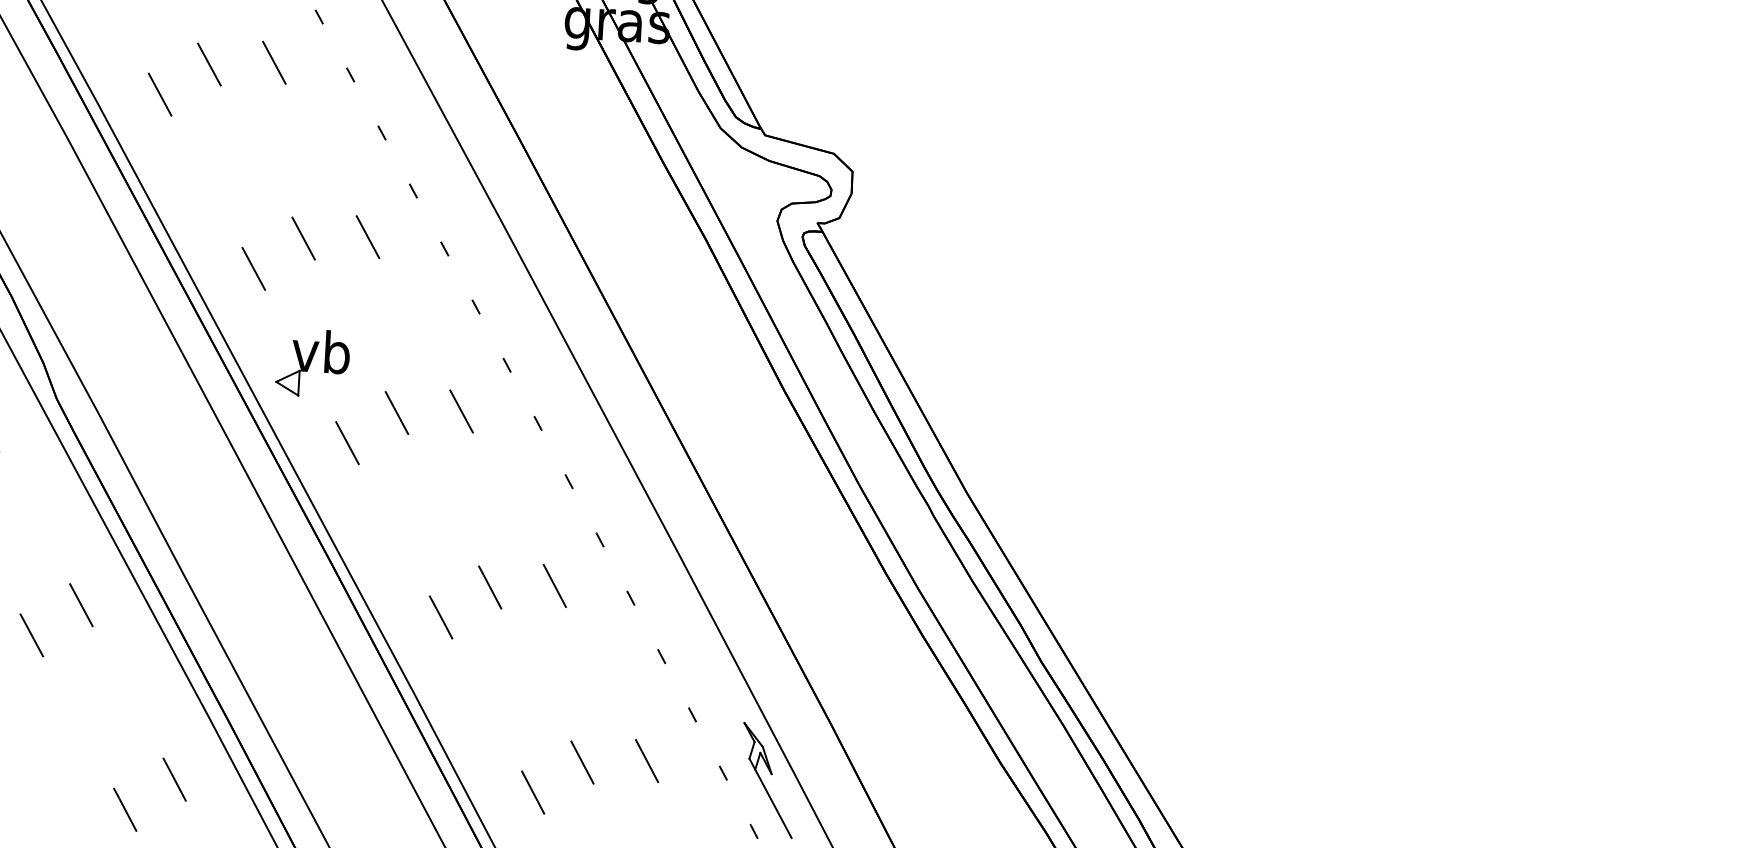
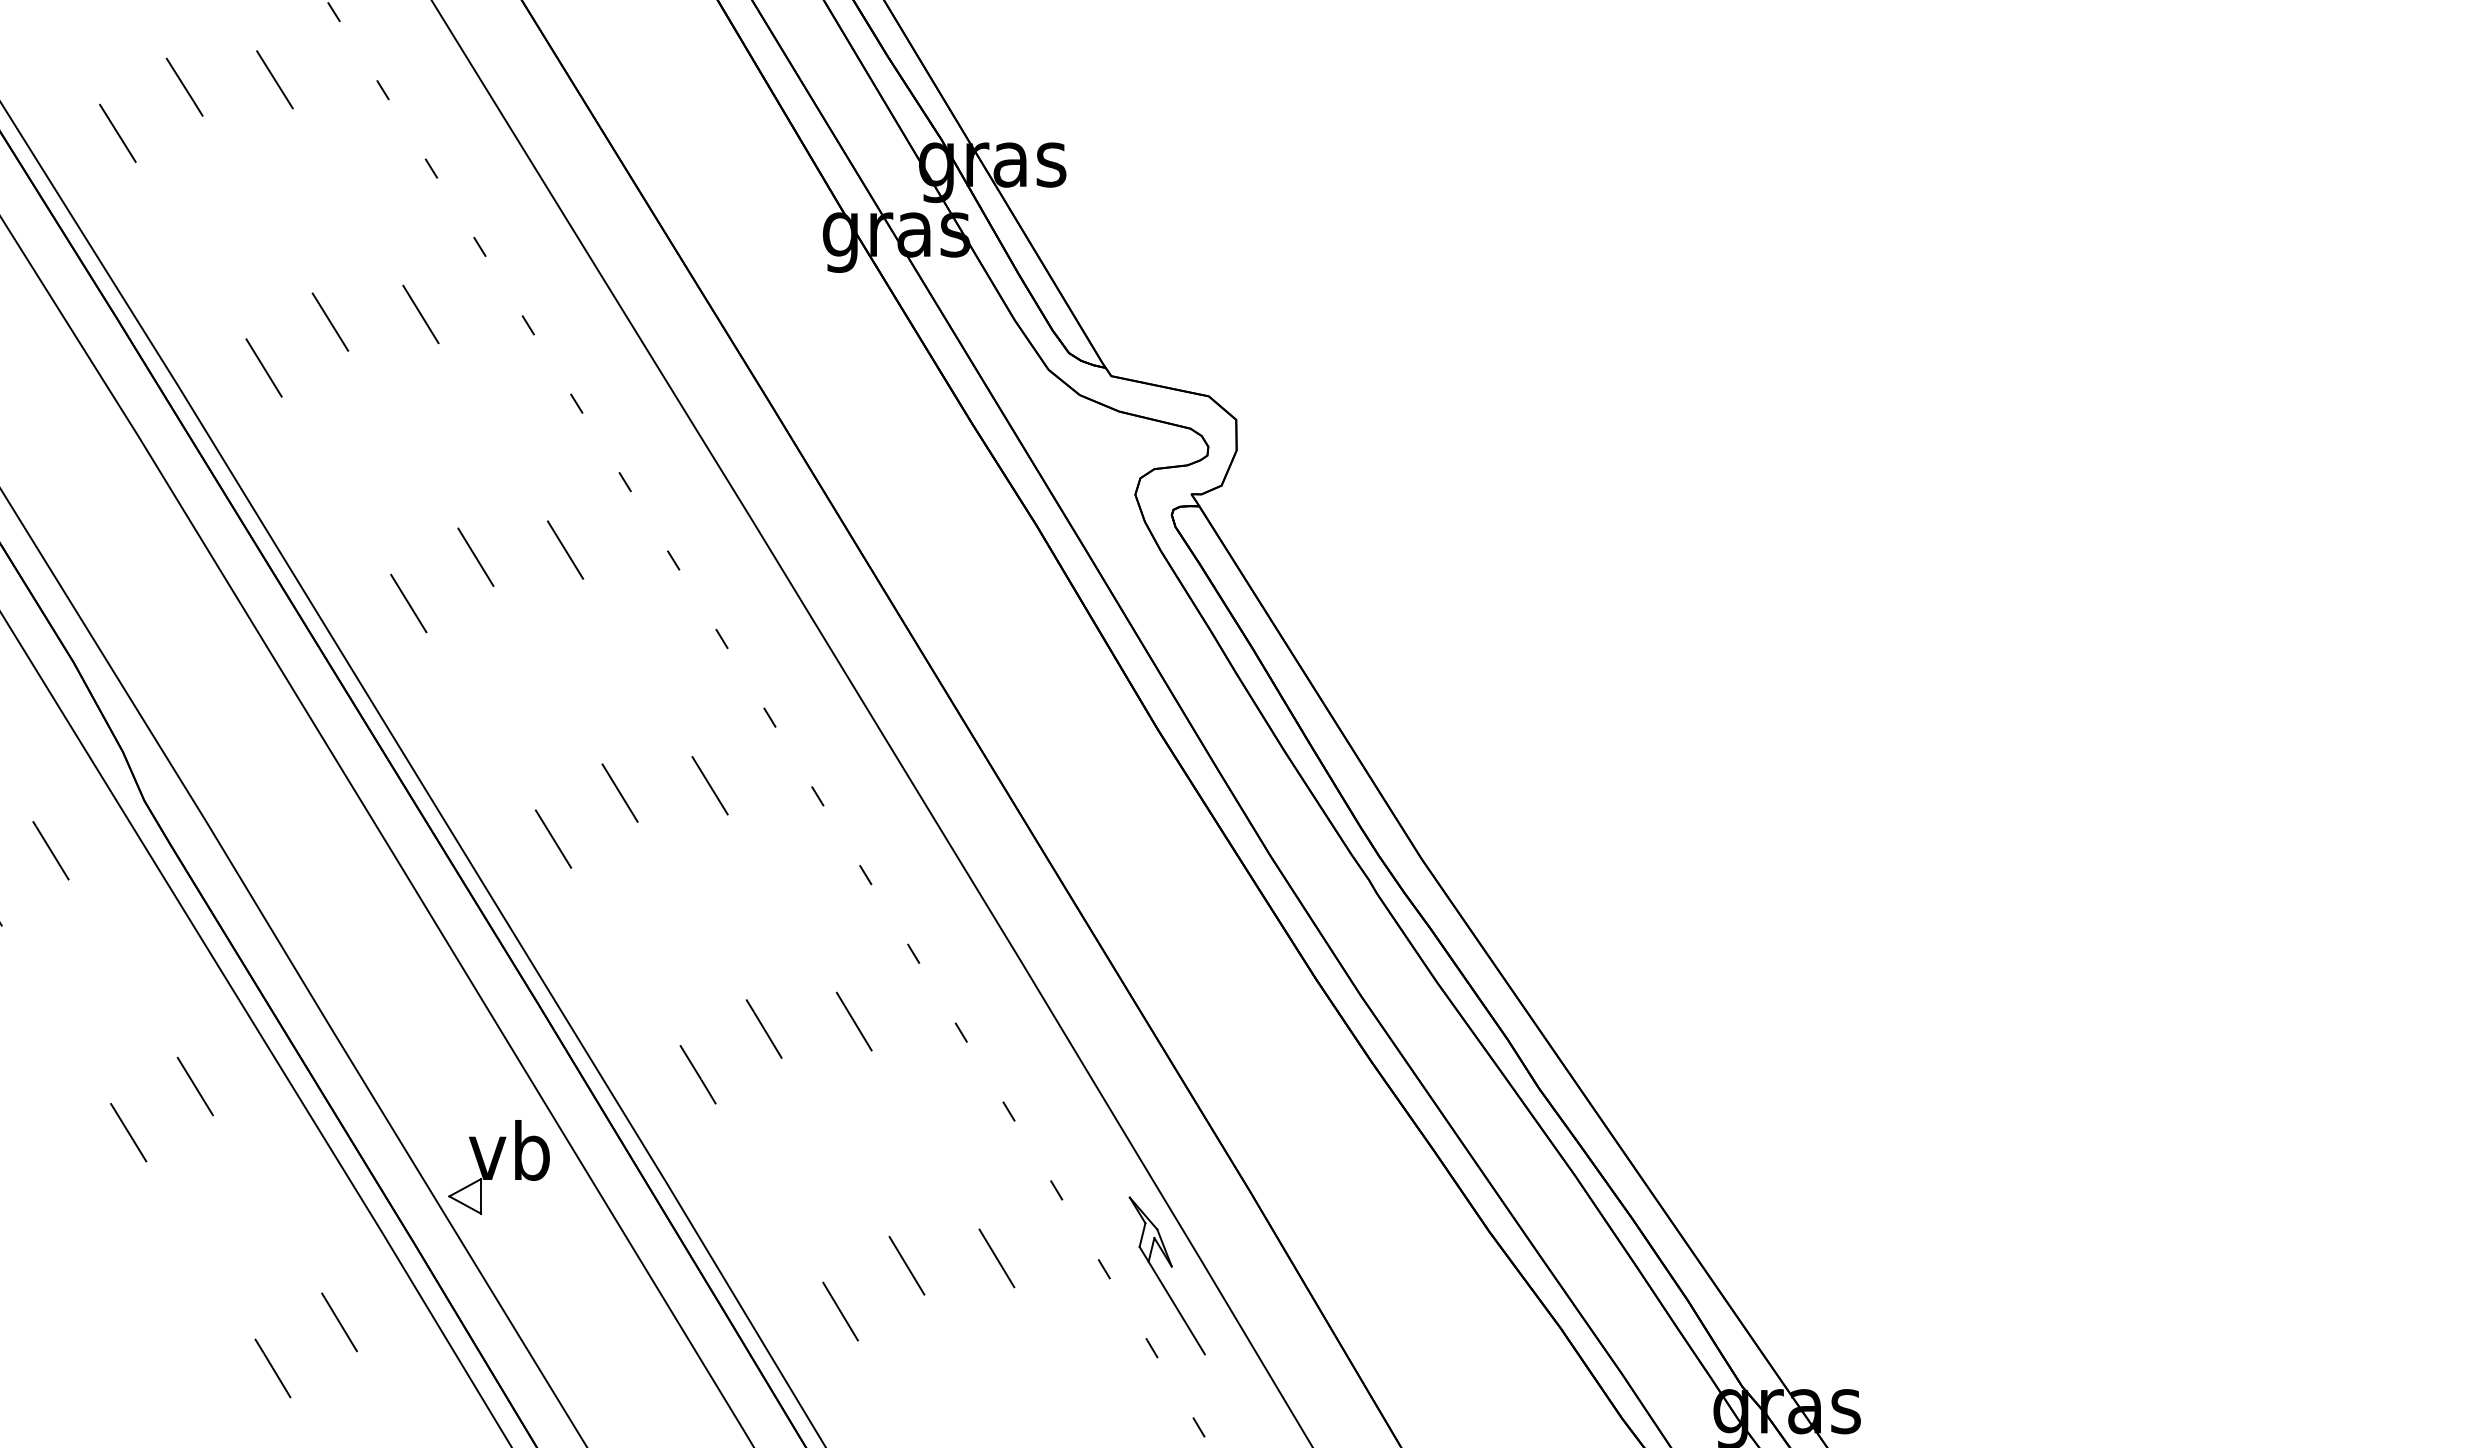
part: (312, 363) -> (498, 1167), moved

